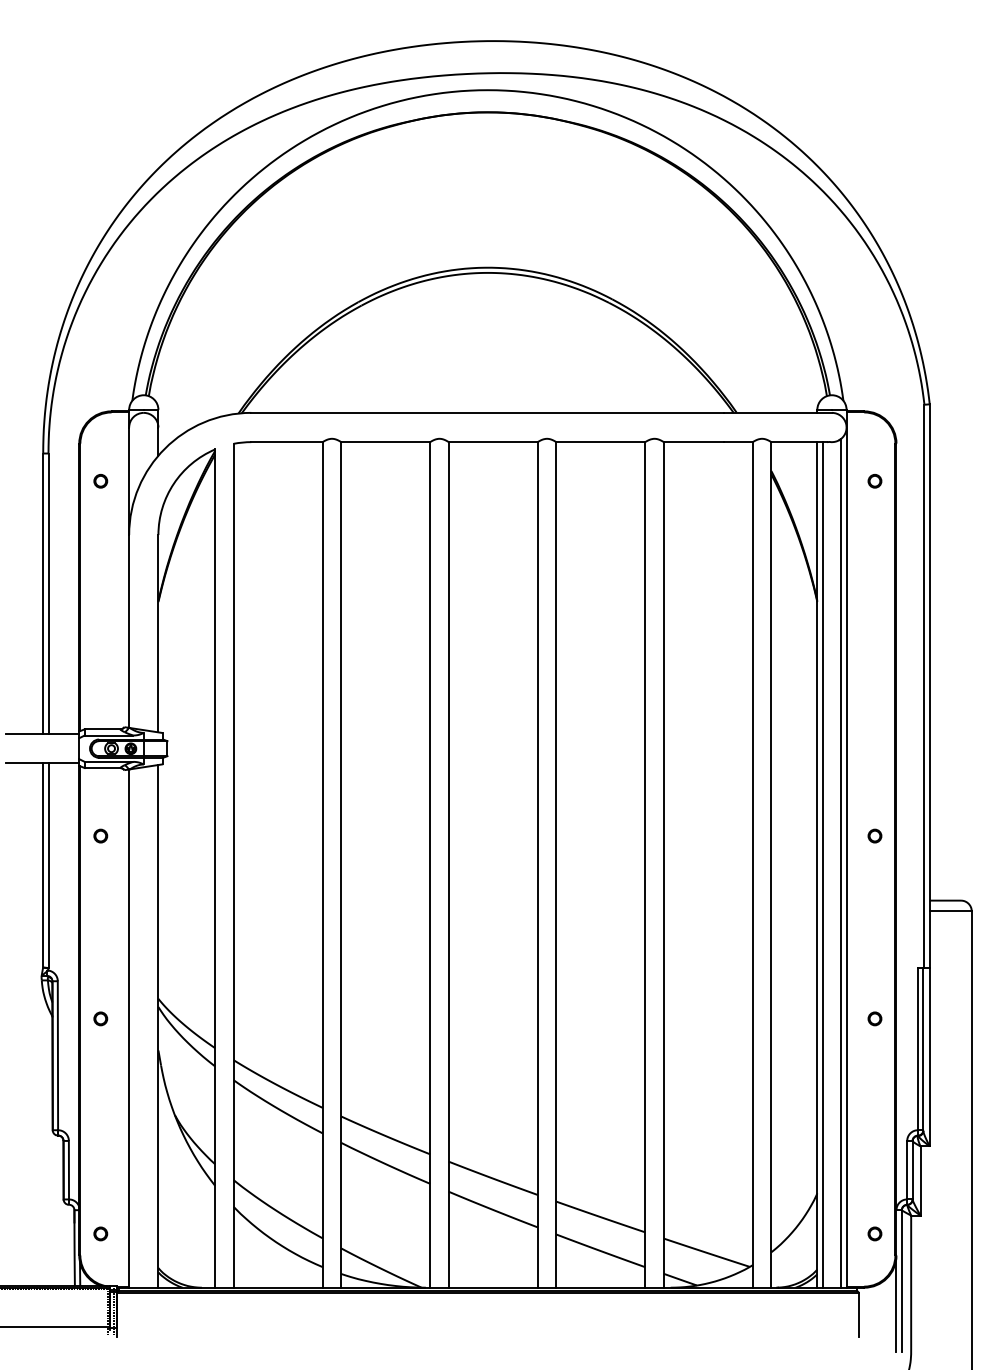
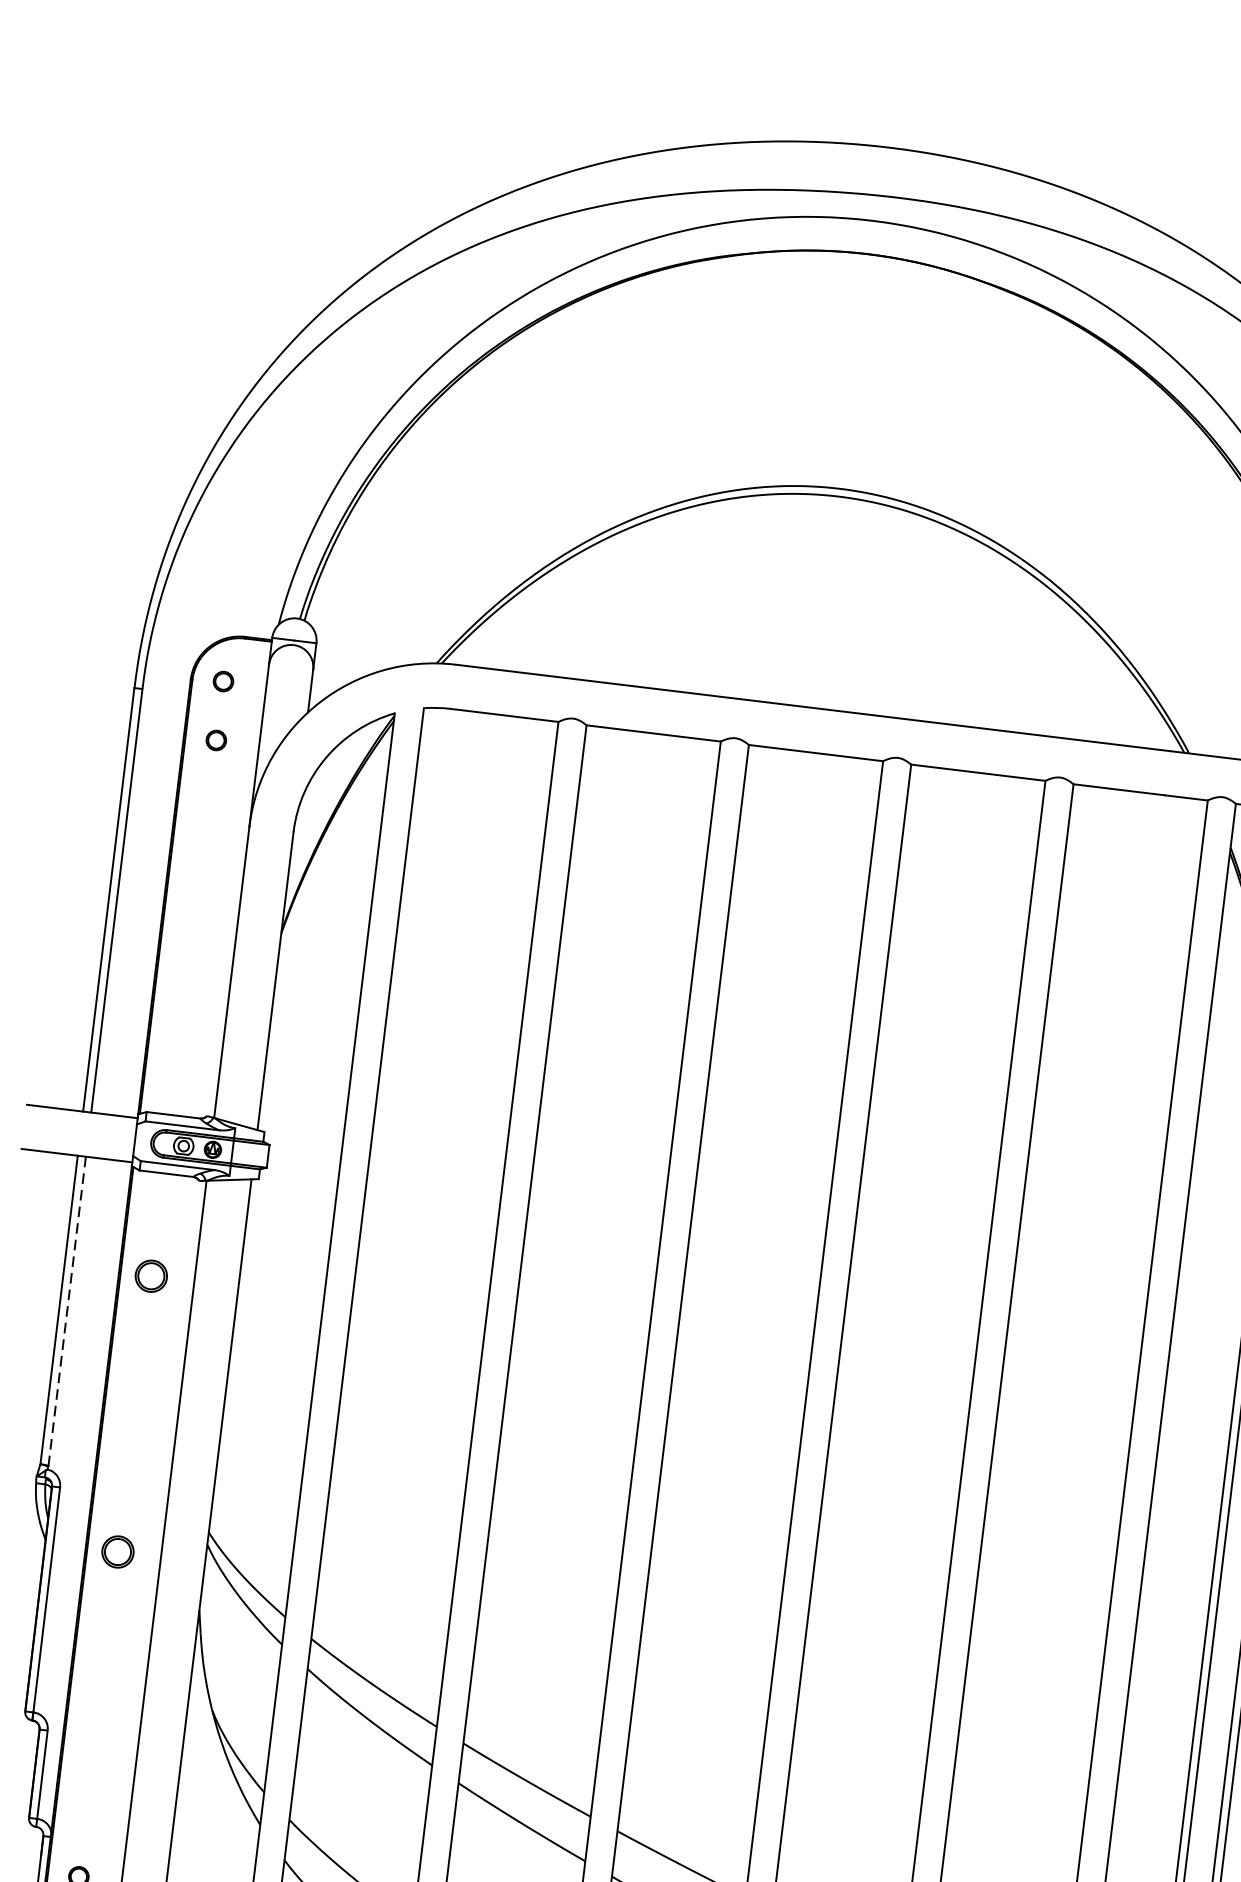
part: (100, 442) -> (223, 681), added
part: (100, 835) -> (151, 1275), size x1.6
line: (48, 866) -> (67, 1312), solid -> dashed
part: (100, 1018) -> (117, 1551), size x1.6

